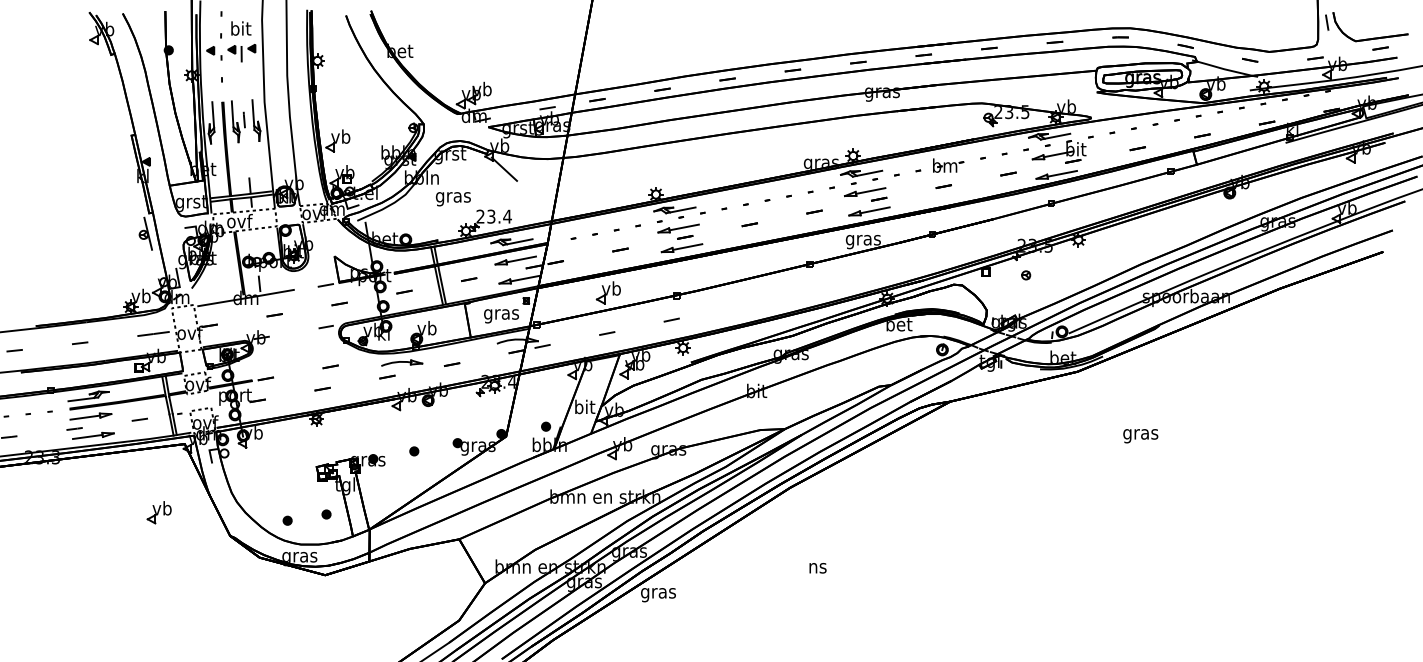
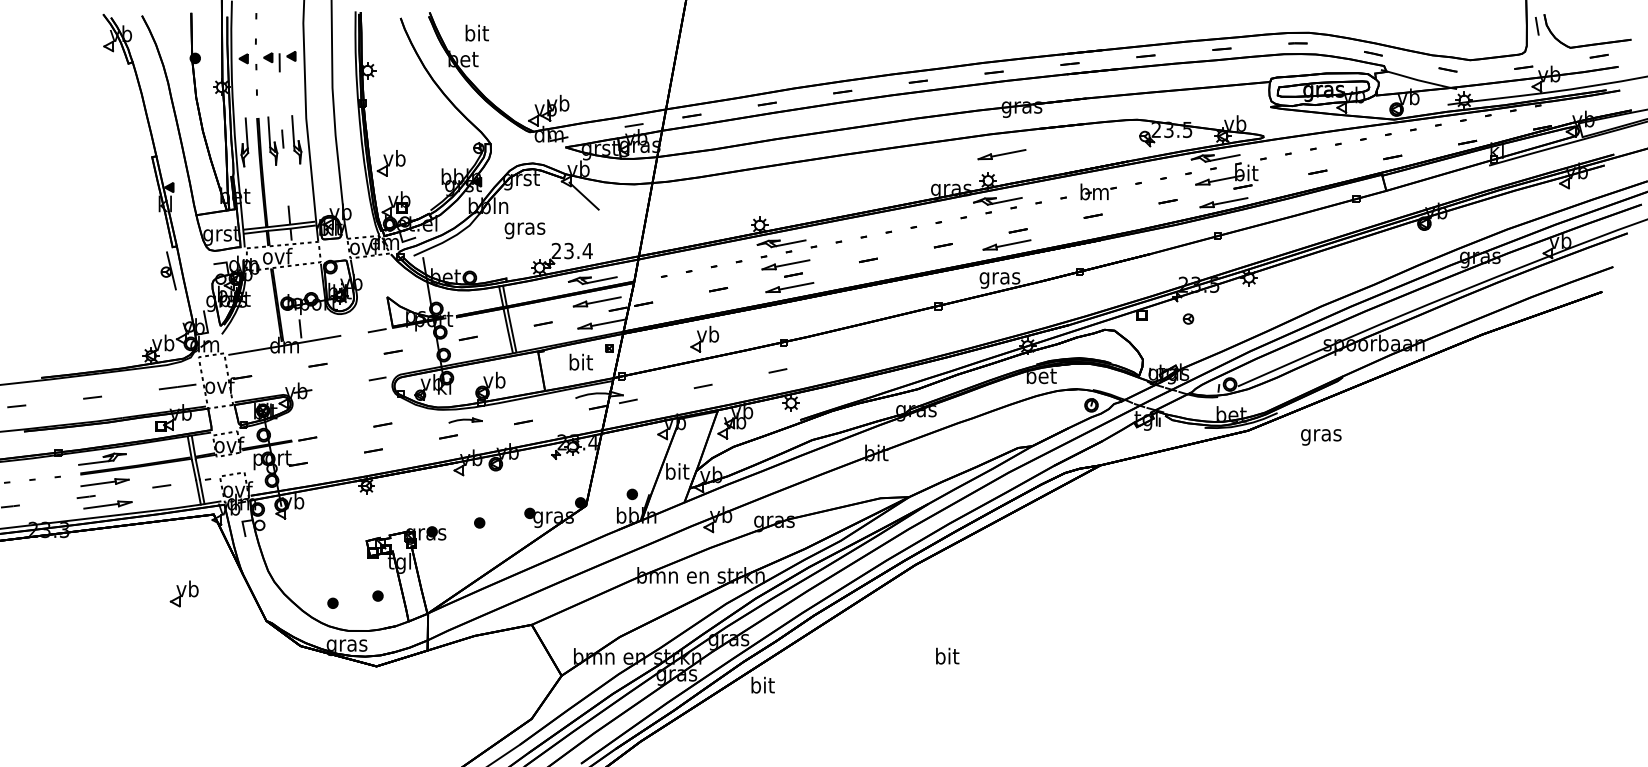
text: (240, 28) -> (476, 32), moved
part: (864, 192) -> (1001, 154), moved
text: (501, 313) -> (580, 363), gras -> bit
part: (402, 362) -> (465, 420), size x0.7
text: (1140, 436) -> (1321, 437), moved
text: (818, 565) -> (947, 655), ns -> bit
text: (658, 592) -> (762, 686), gras -> bit

